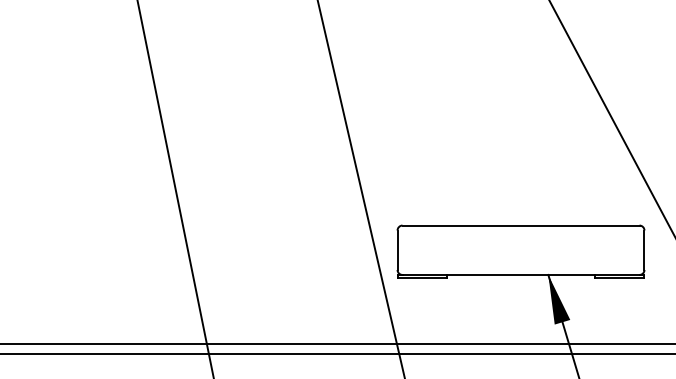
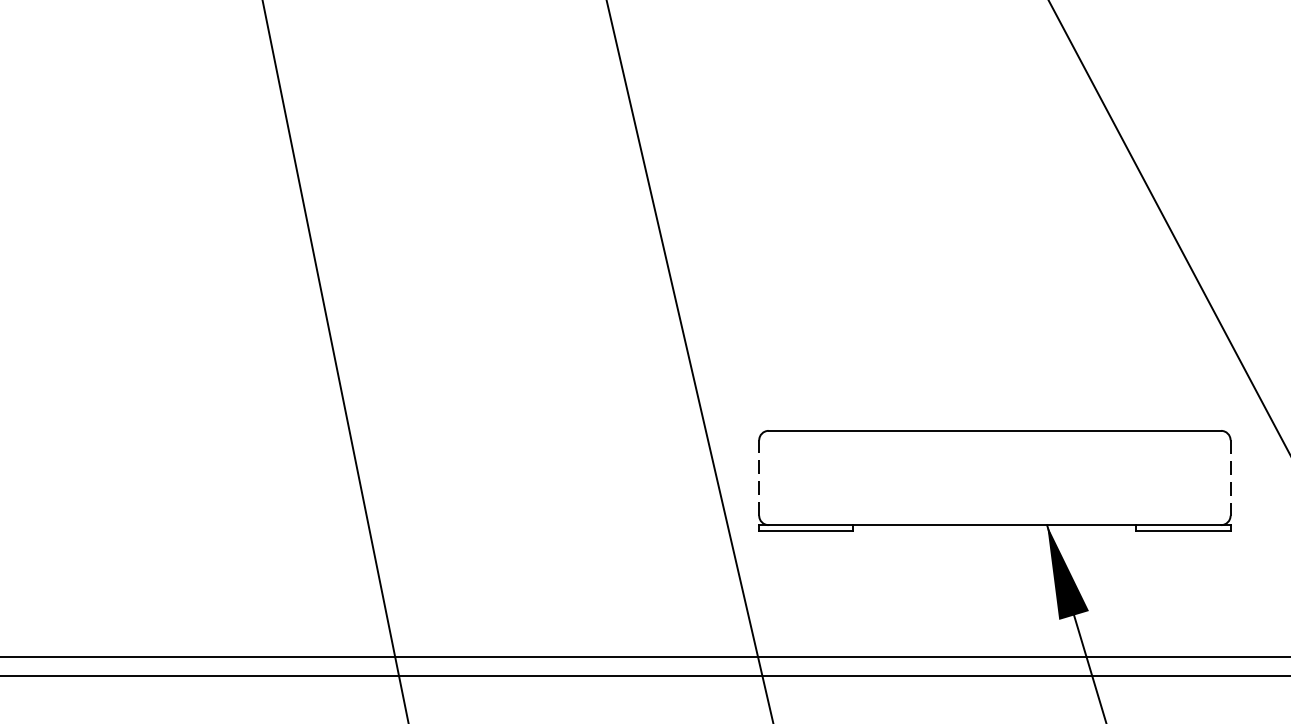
line: (397, 250) -> (759, 478), solid -> dashed
line: (644, 250) -> (1230, 478), solid -> dashed

